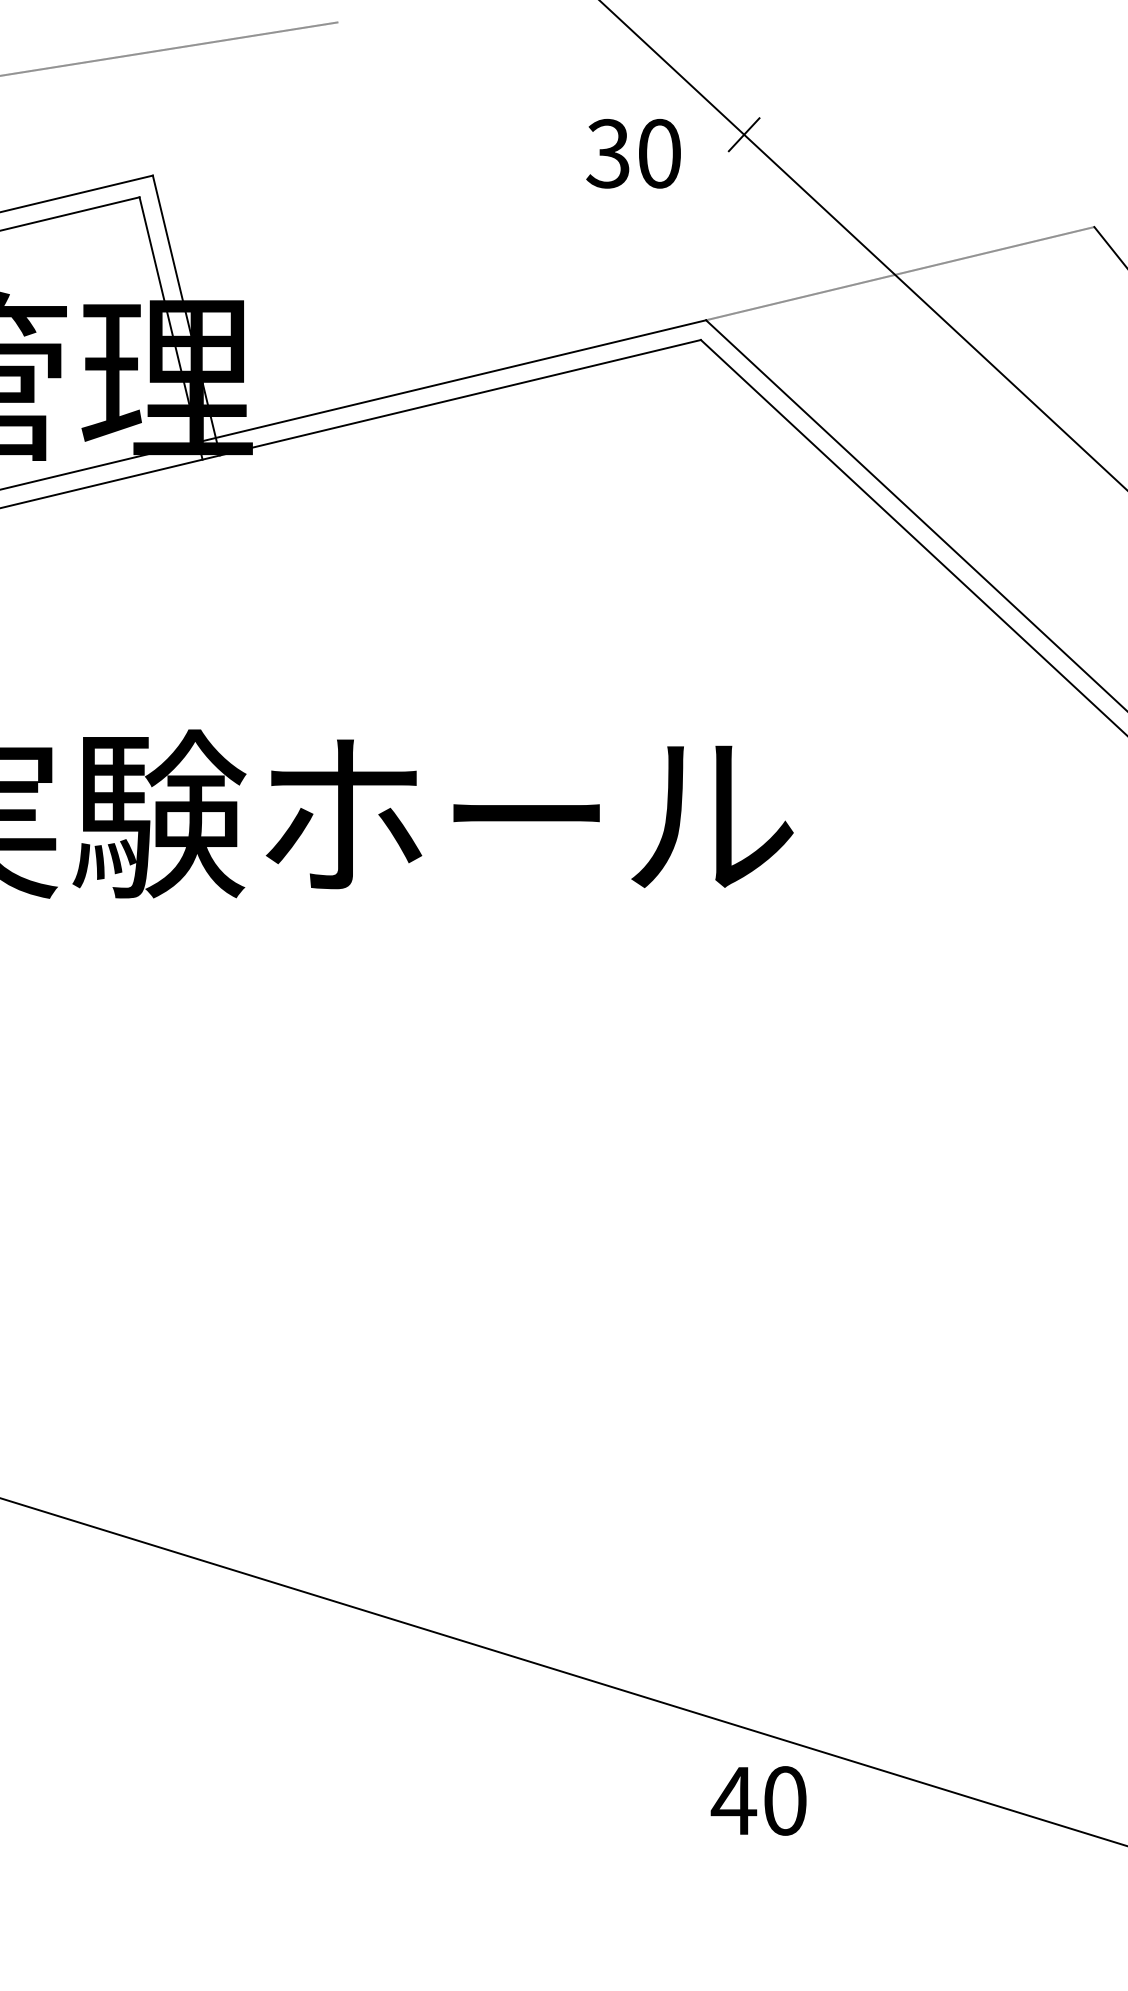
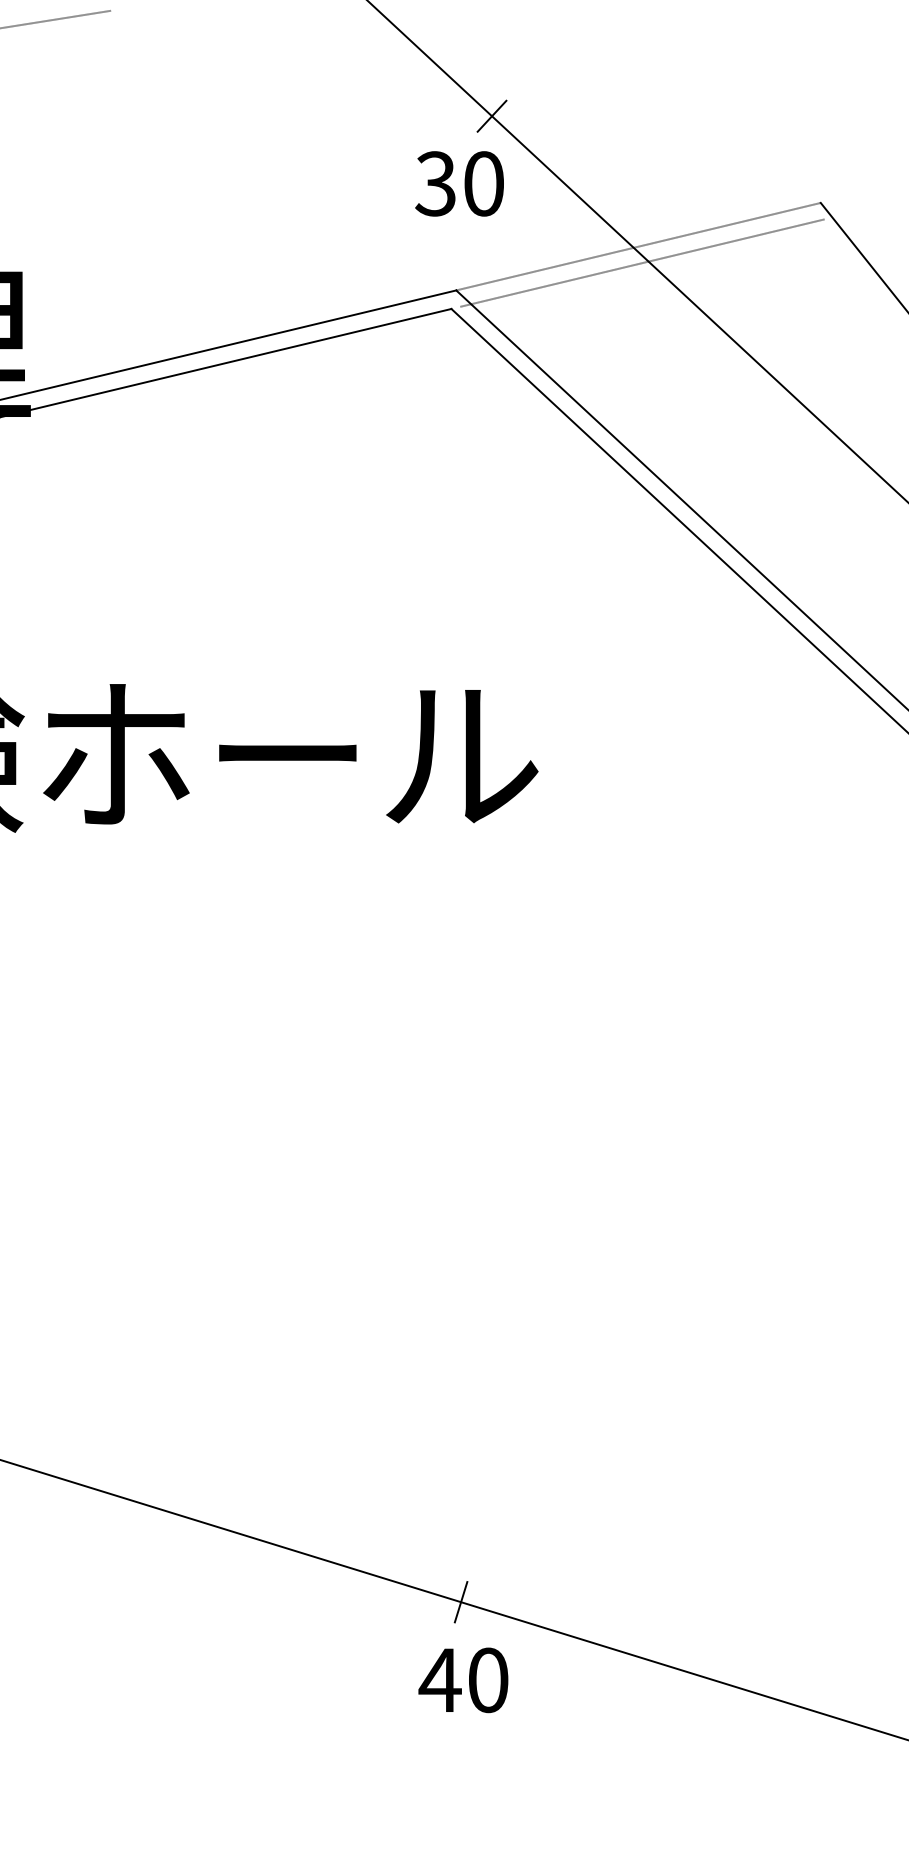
text: (633, 153) -> (459, 183), moved
line: (904, 290) -> (642, 262), added
line: (710, 1717) -> (460, 1602), added
text: (758, 1800) -> (463, 1679), moved

